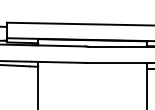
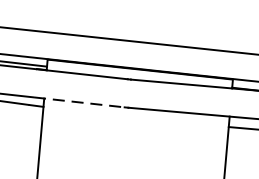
line: (58, 62) -> (78, 102), solid -> dashed

